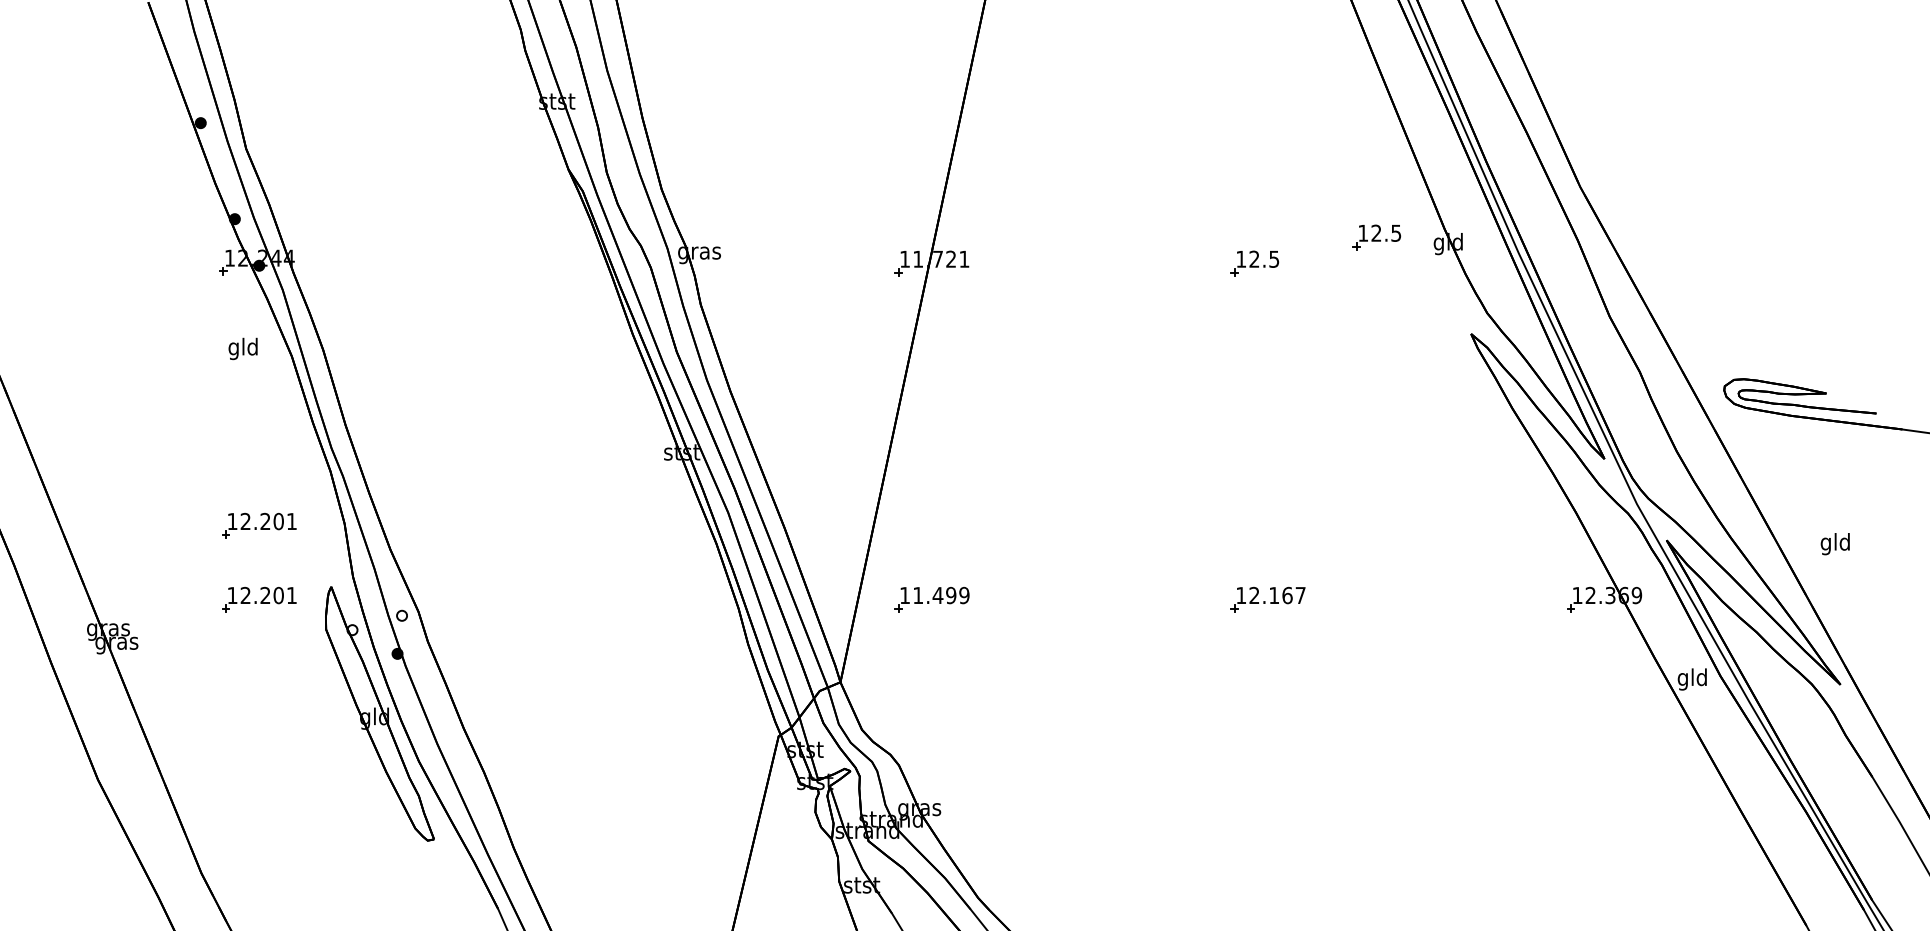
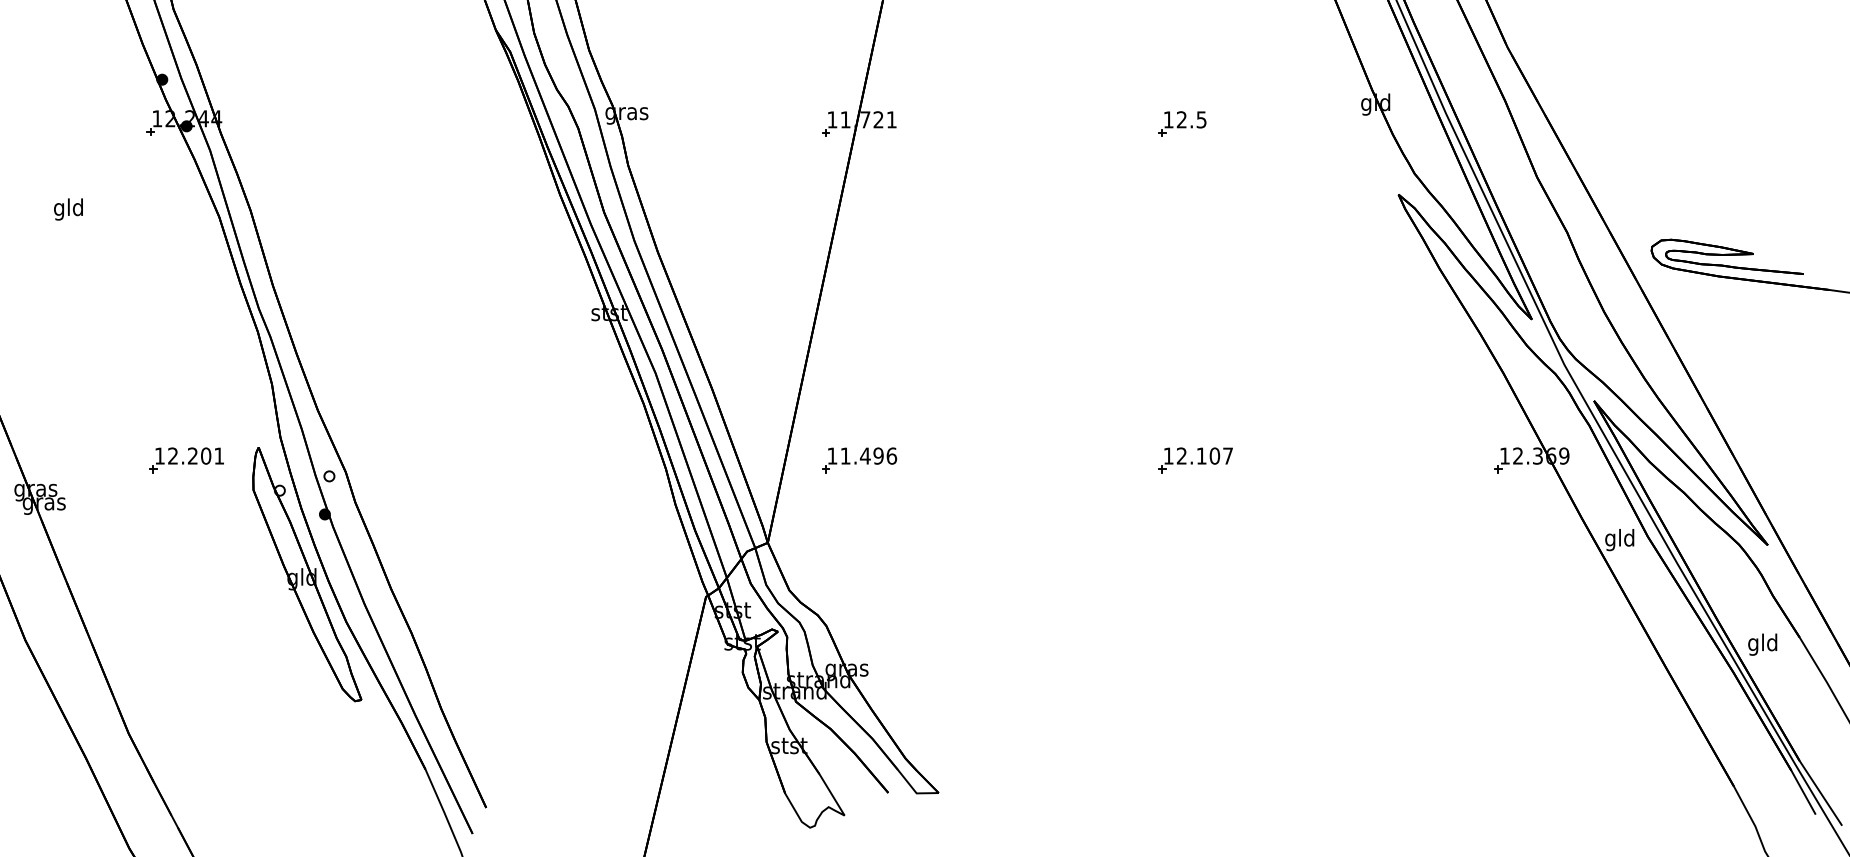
part: (1376, 237) -> (1303, 98), removed
text: (242, 348) -> (67, 209), moved
part: (259, 525) -> (186, 386), removed
text: (1834, 544) -> (1761, 645), moved
text: (964, 595) -> (891, 456), 11.499 -> 11.496
text: (1287, 595) -> (1214, 456), 12.167 -> 12.107

